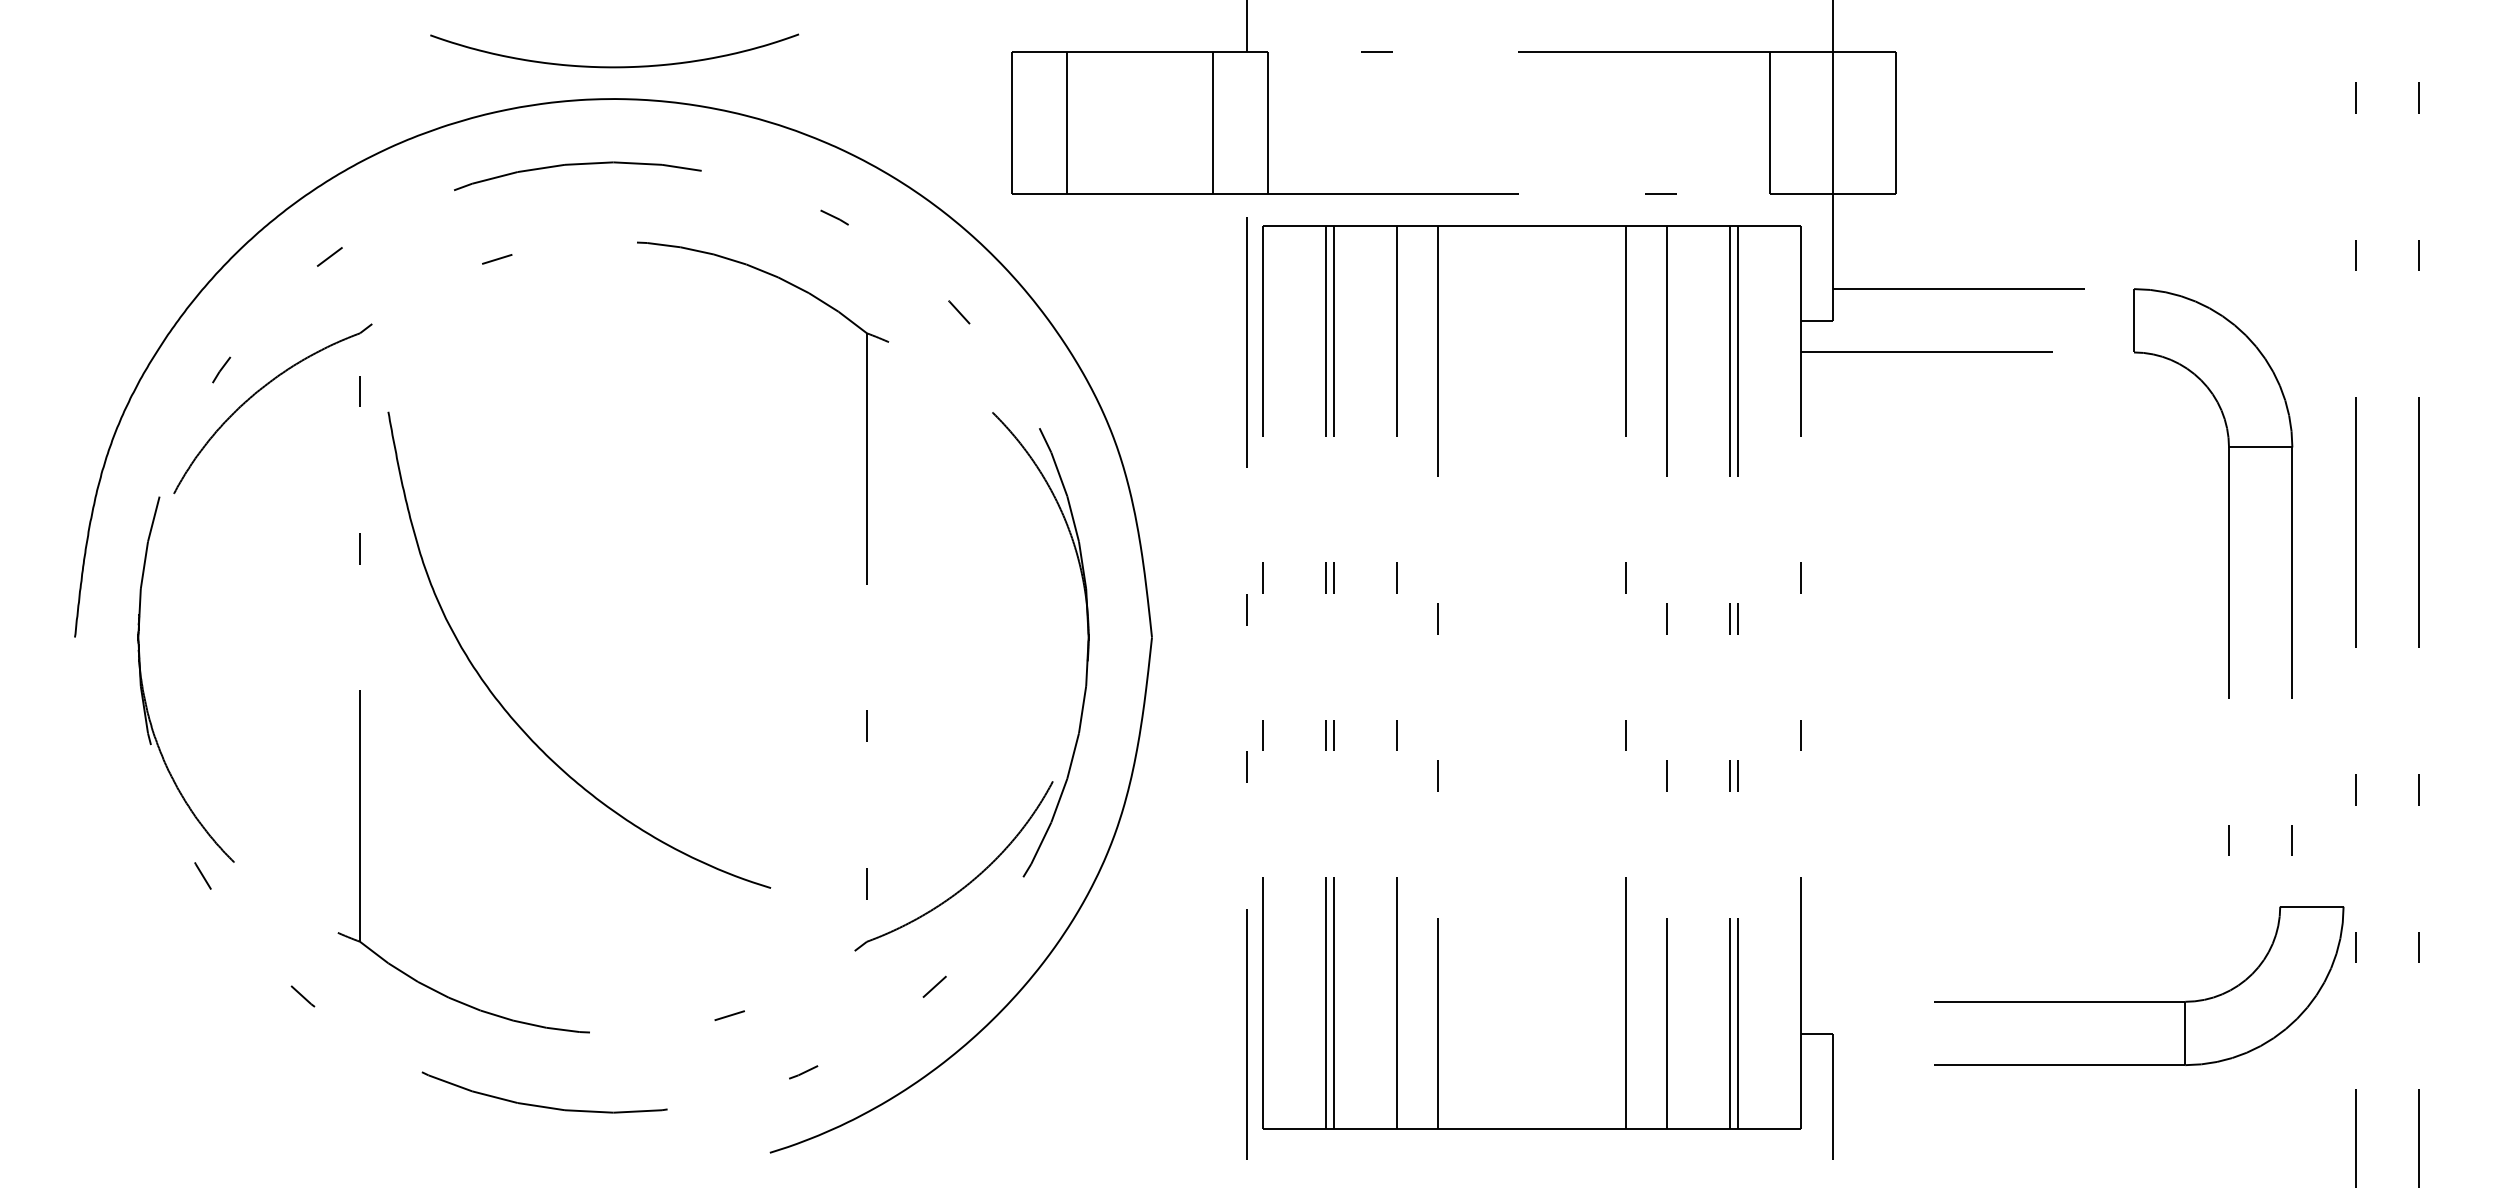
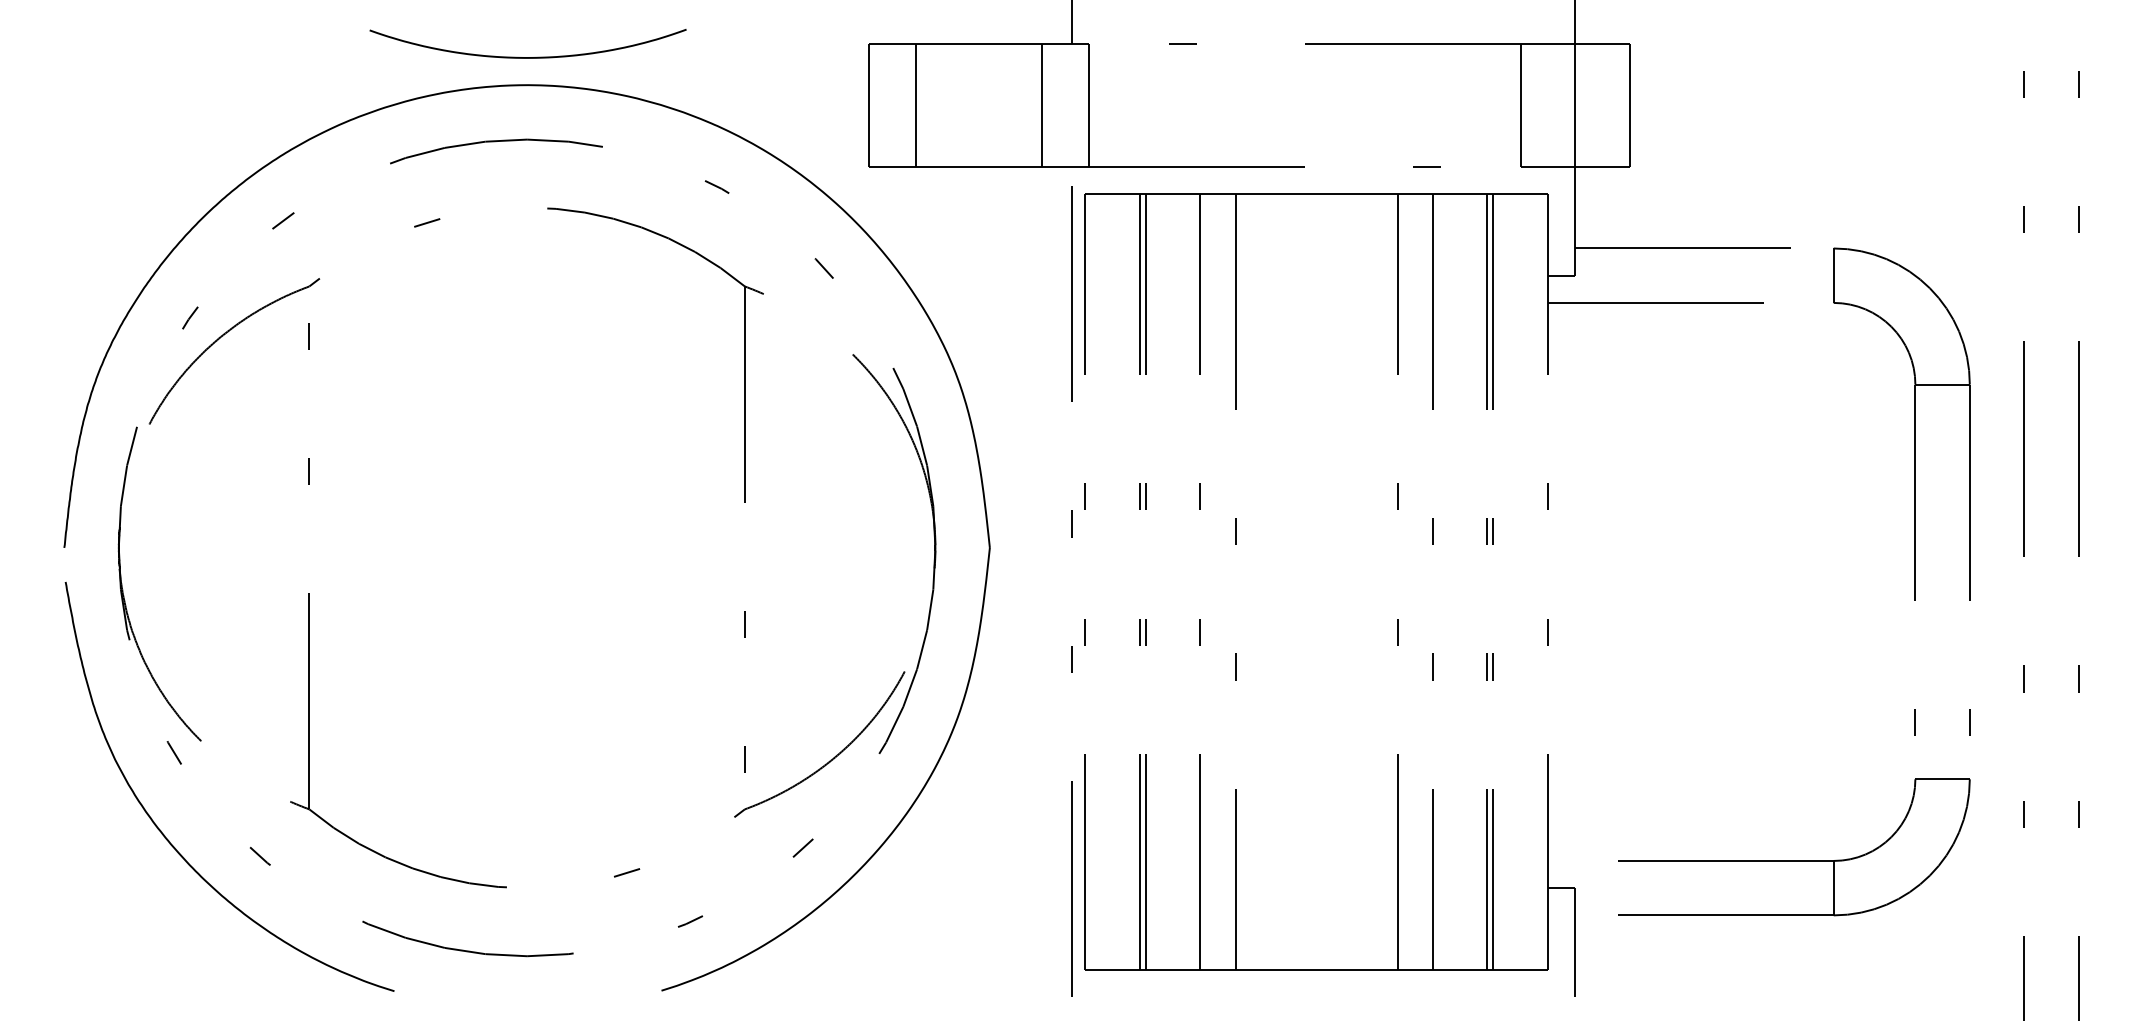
curve: (504, 706) -> (165, 835), moved
part: (2139, 1001) -> (1794, 860), moved

